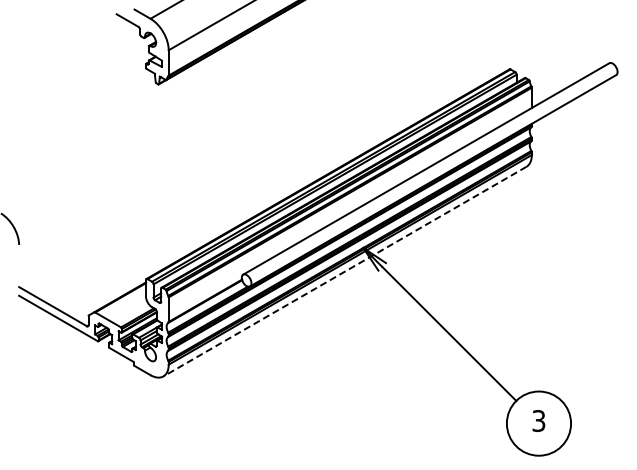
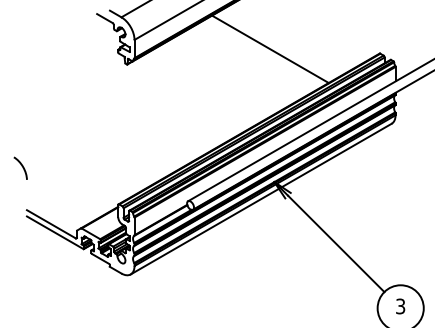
line: (357, 63) -> (270, 49), added
line: (344, 271) -> (260, 198), dashed -> solid

